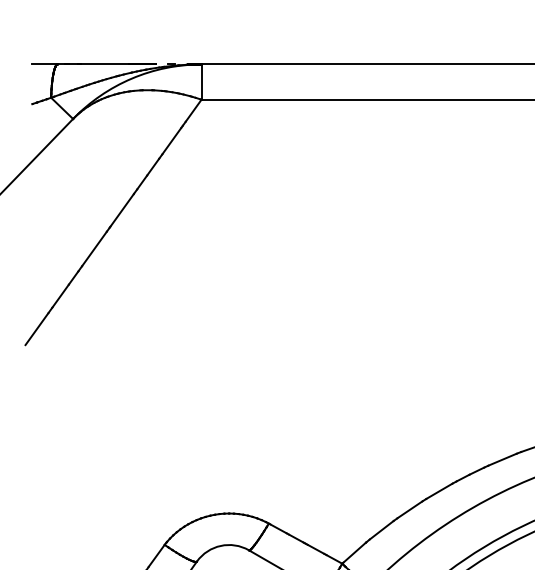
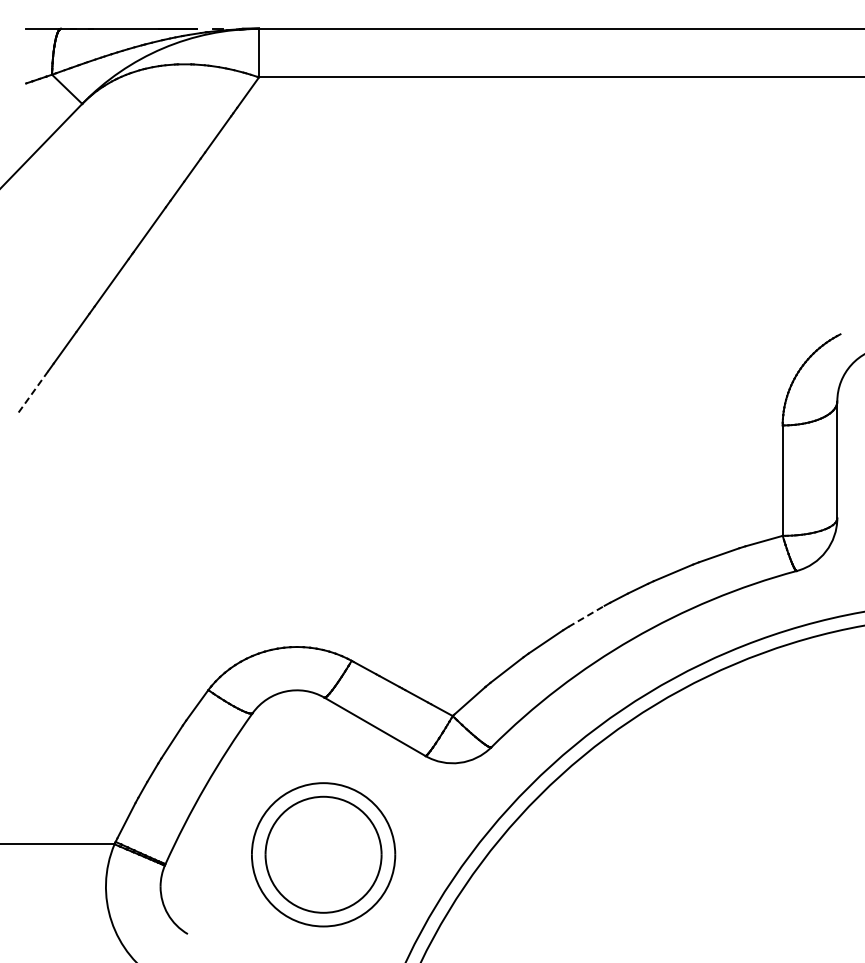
line: (36, 329) -> (32, 393), solid -> dashed
line: (439, 491) -> (586, 616), solid -> dashed

